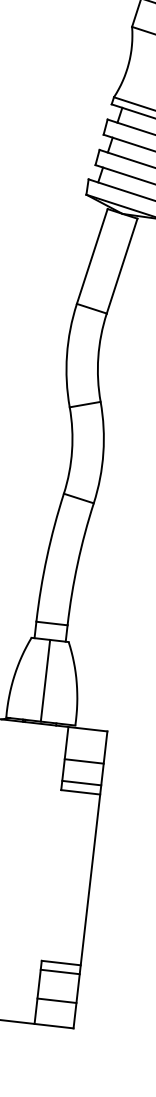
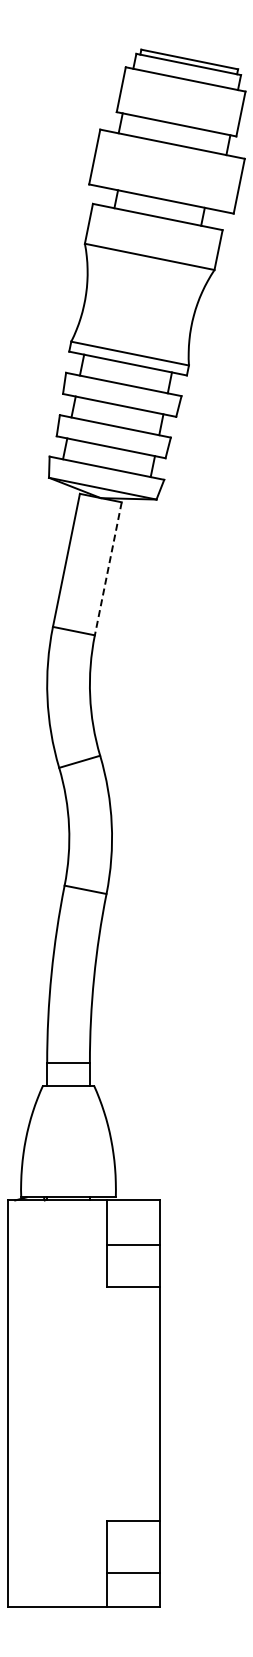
line: (122, 265) -> (108, 568), solid -> dashed
line: (45, 680) -> (68, 1141), removed
line: (81, 783) -> (133, 1274), removed
line: (60, 972) -> (133, 1533), removed

